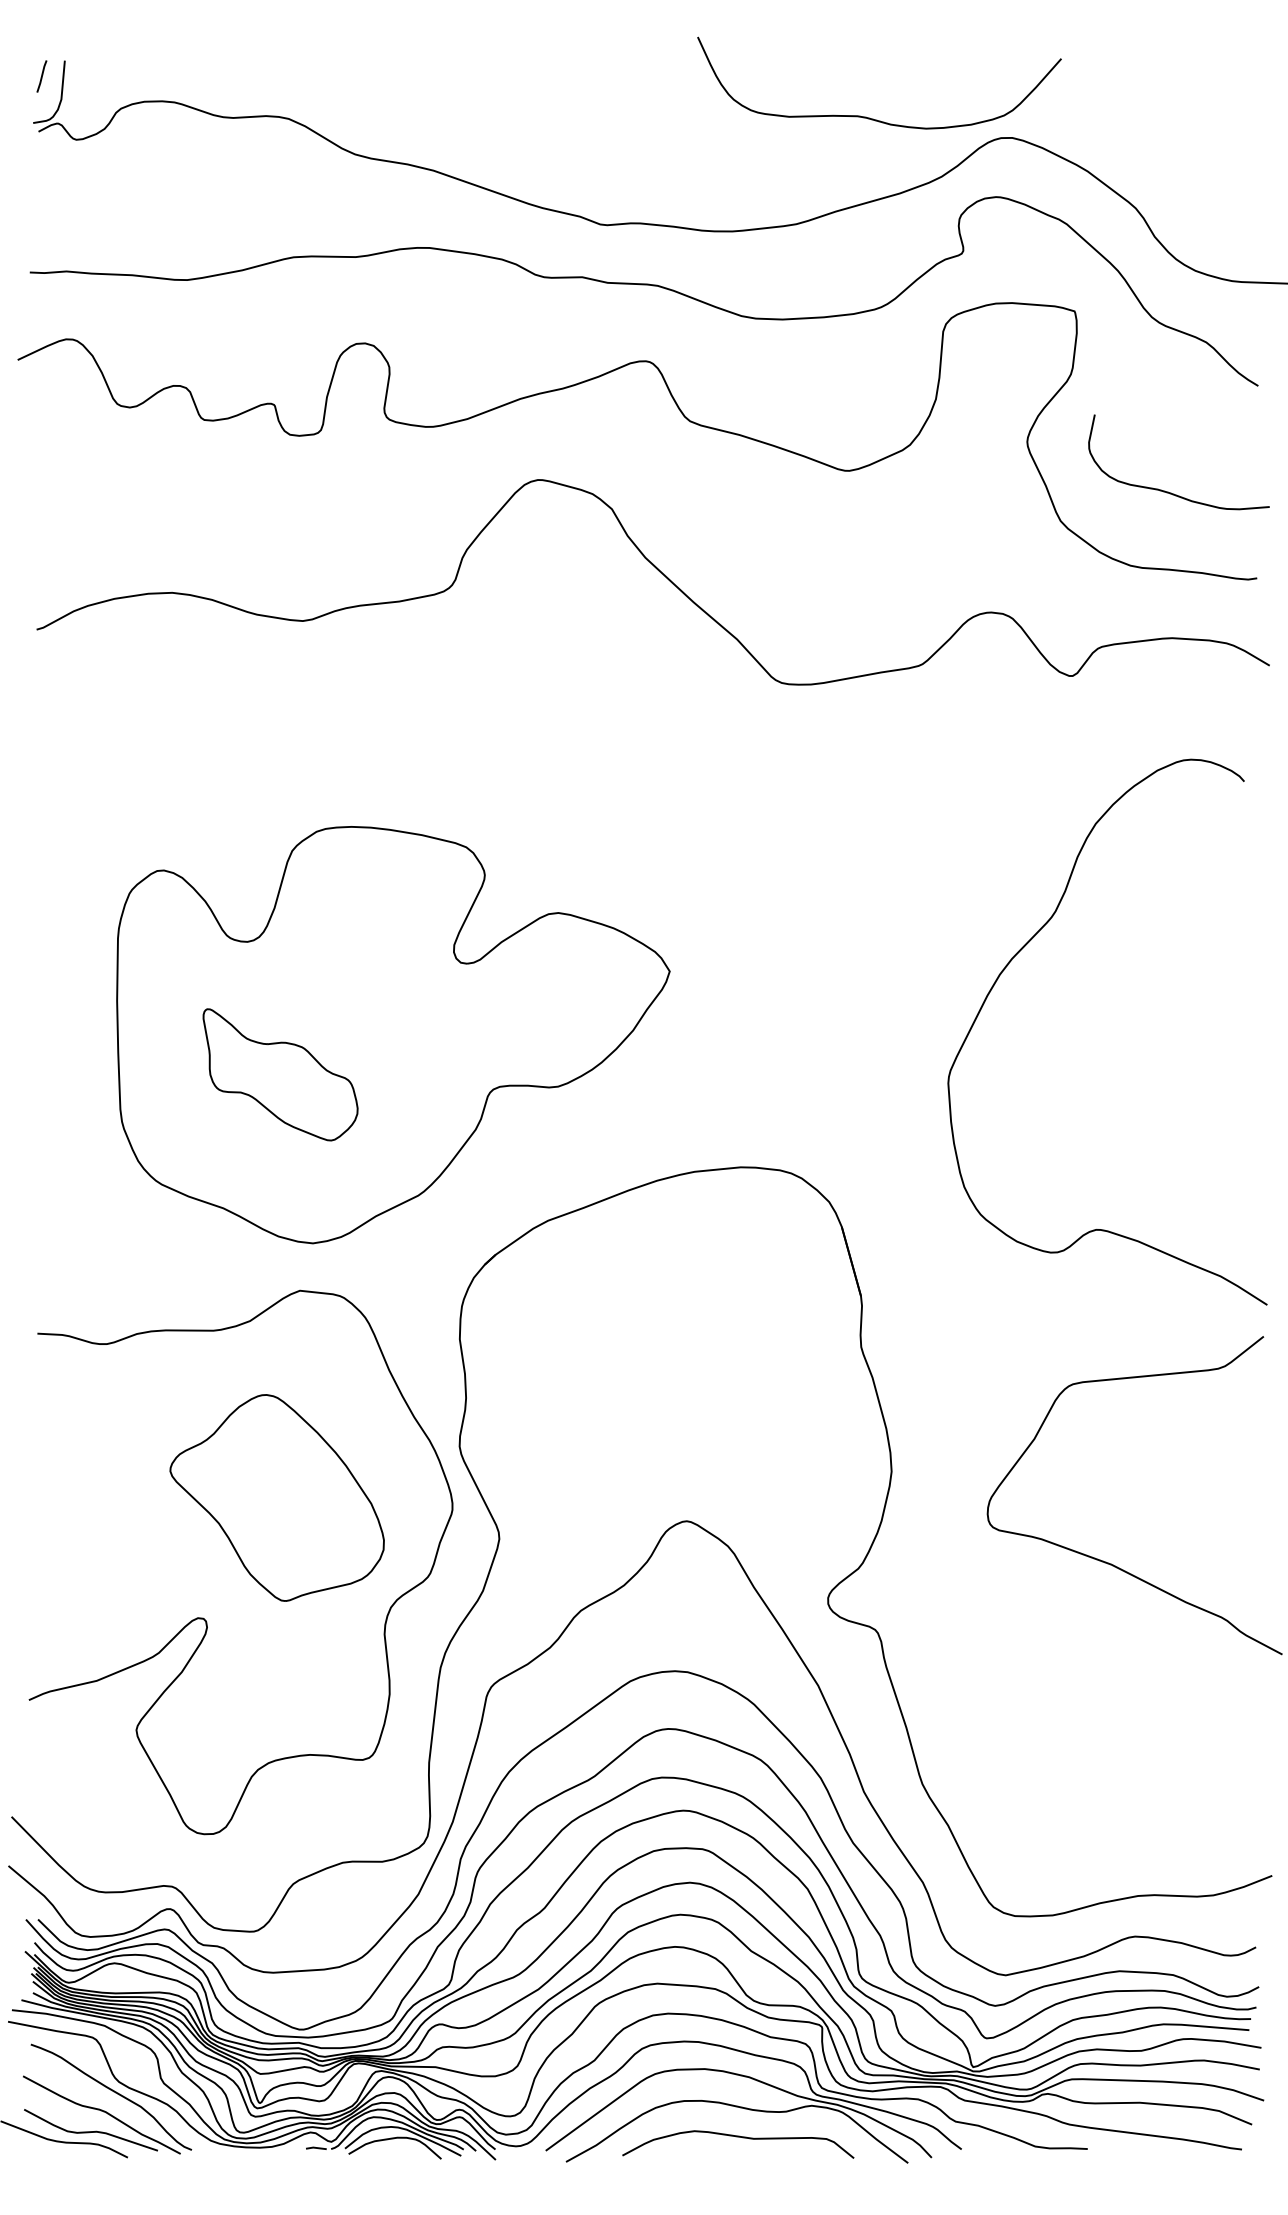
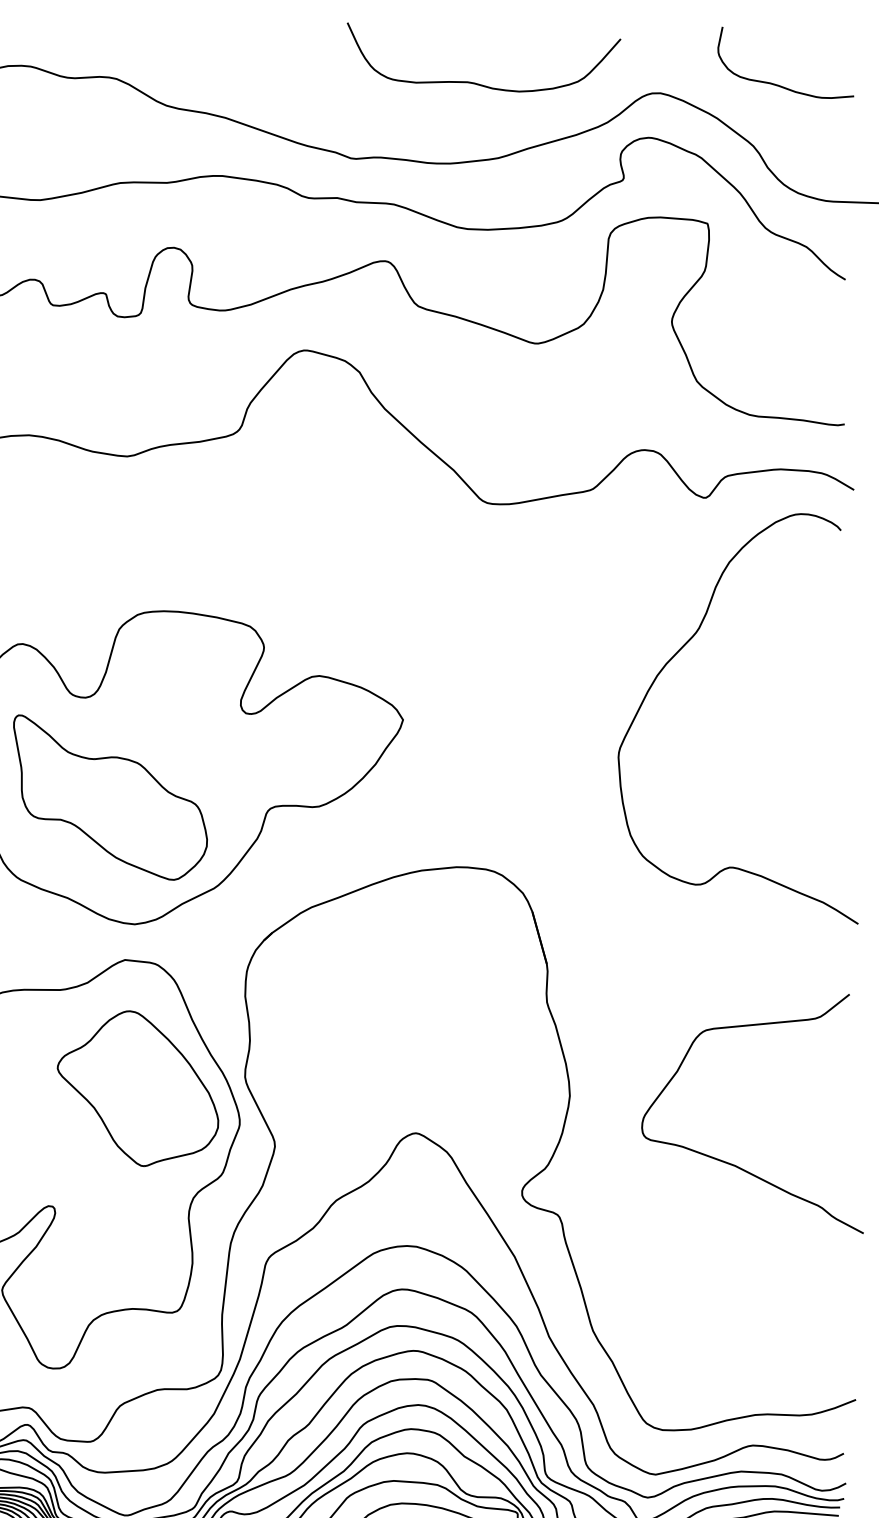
curve: (866, 116) -> (474, 82), moved
curve: (1168, 491) -> (778, 84), moved
curve: (1024, 947) -> (675, 655), moved
part: (280, 1074) -> (110, 797), size x1.67
part: (276, 1497) -> (137, 1088), moved

